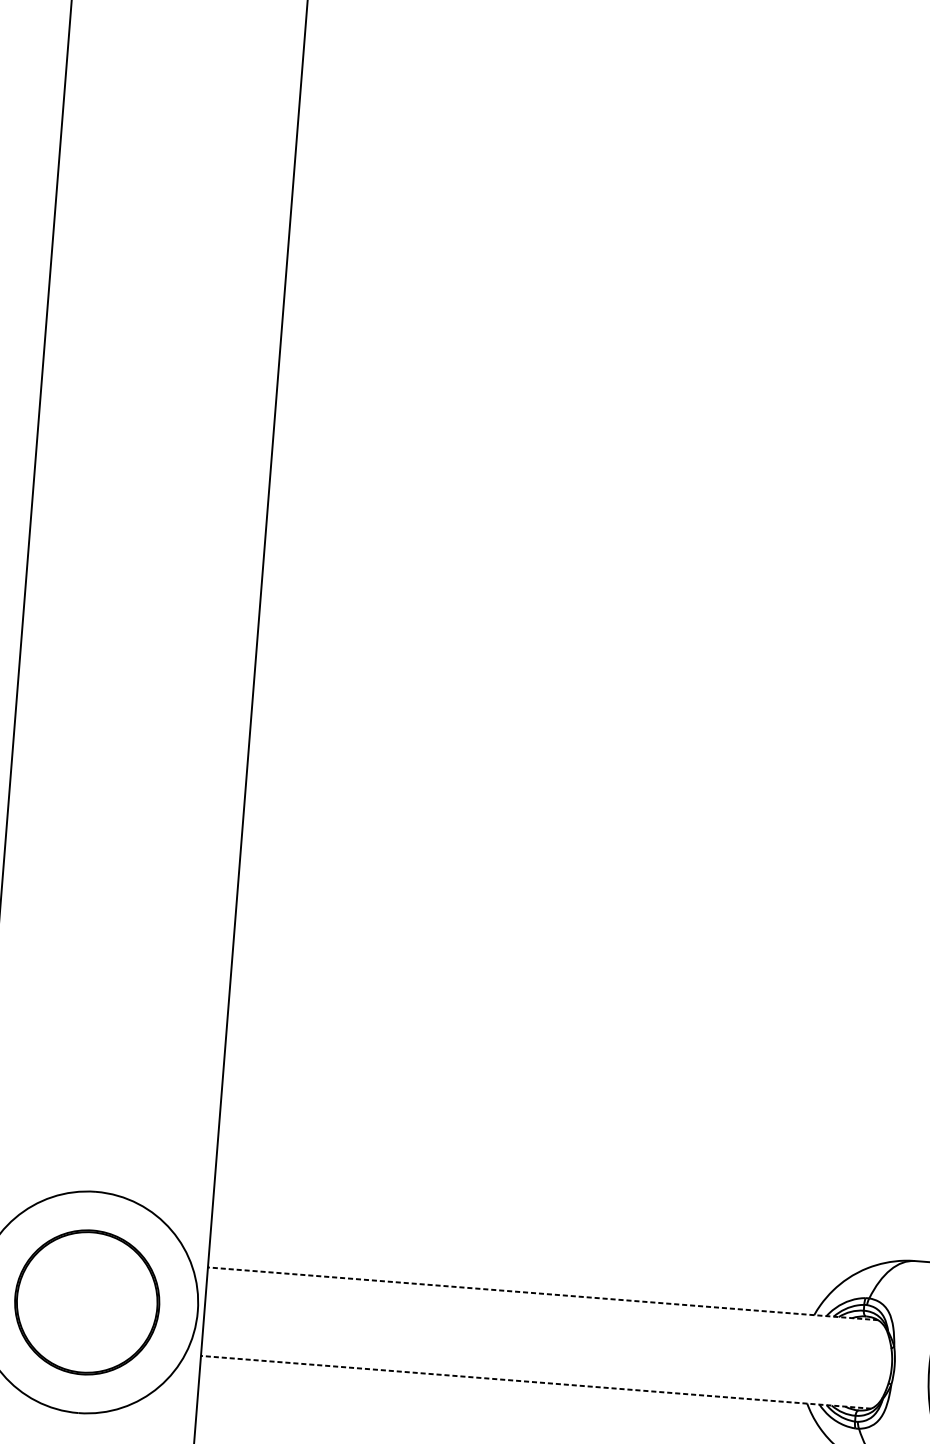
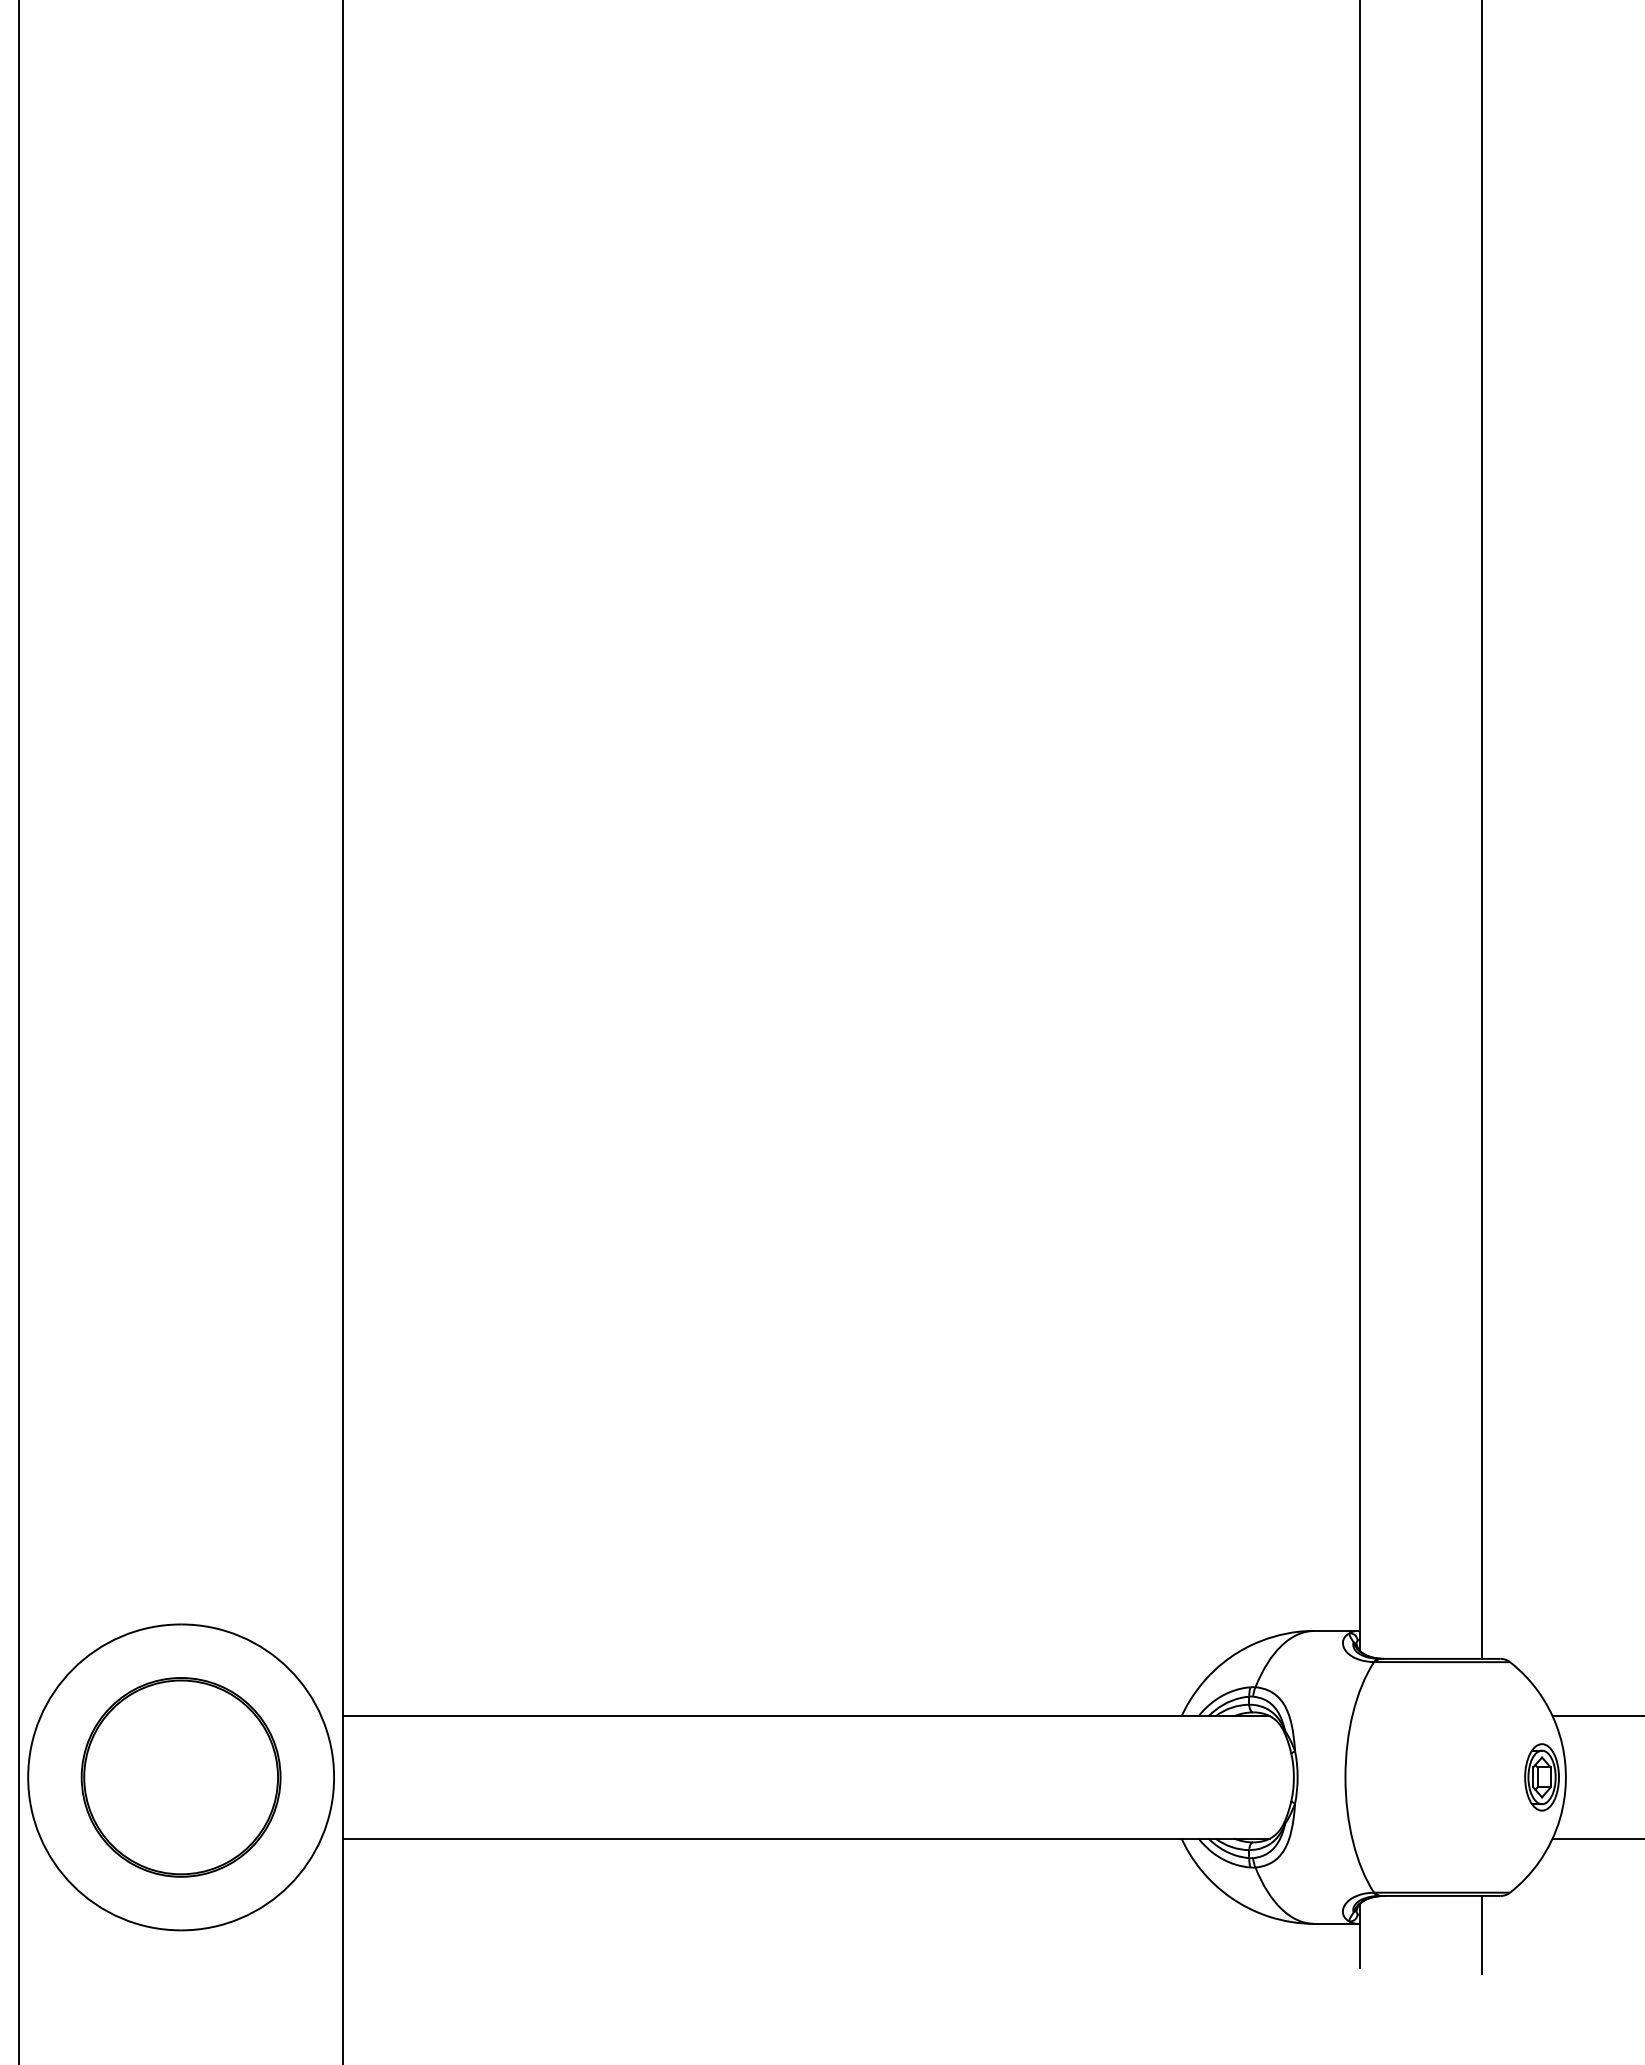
line: (542, 1293) -> (806, 1716), dashed -> solid
line: (535, 1382) -> (806, 1838), dashed -> solid

